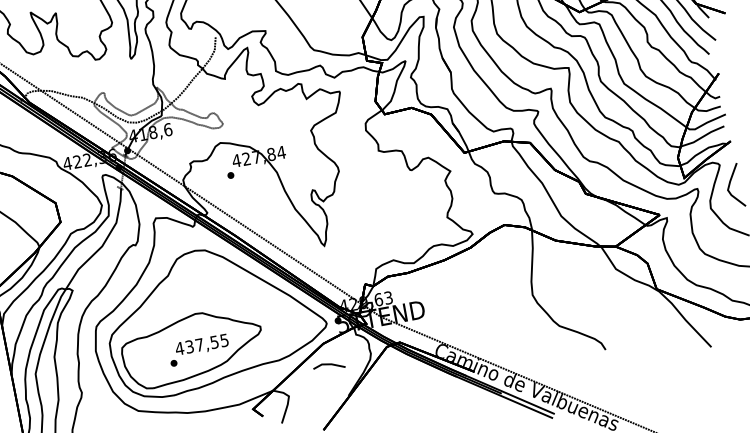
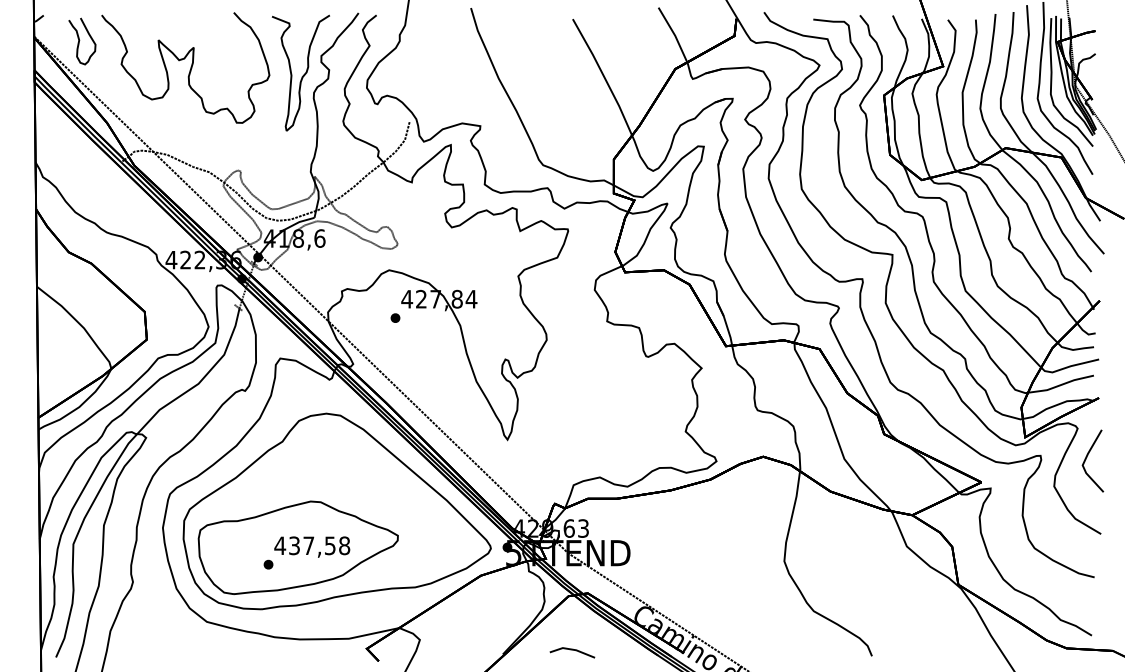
text: (224, 340) -> (344, 545), 437,55 -> 437,58
line: (328, 364) -> (572, 650), moved

